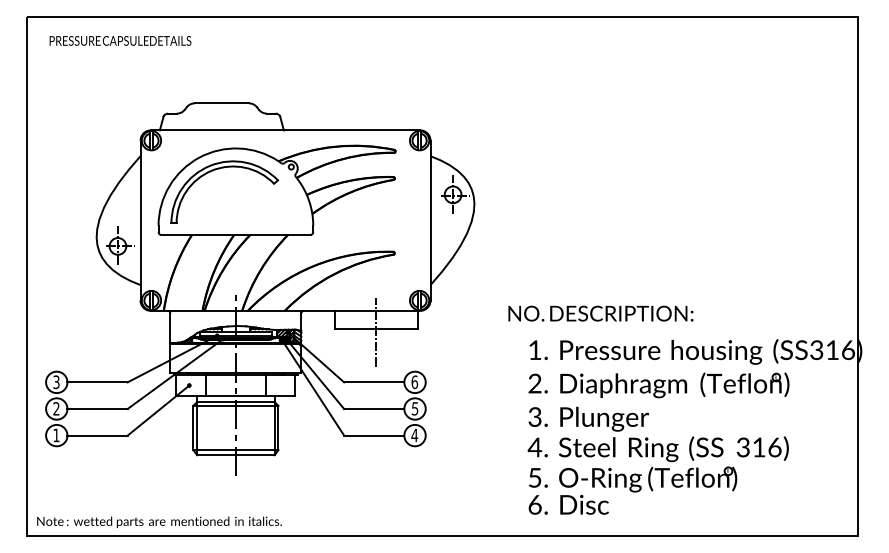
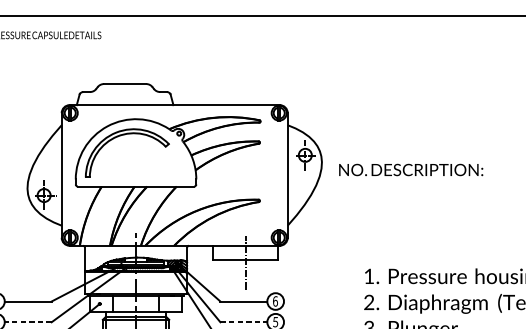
text: (600, 313) -> (410, 169), moved
line: (97, 409) -> (28, 322), solid -> dashed
line: (374, 409) -> (244, 322), solid -> dashed

